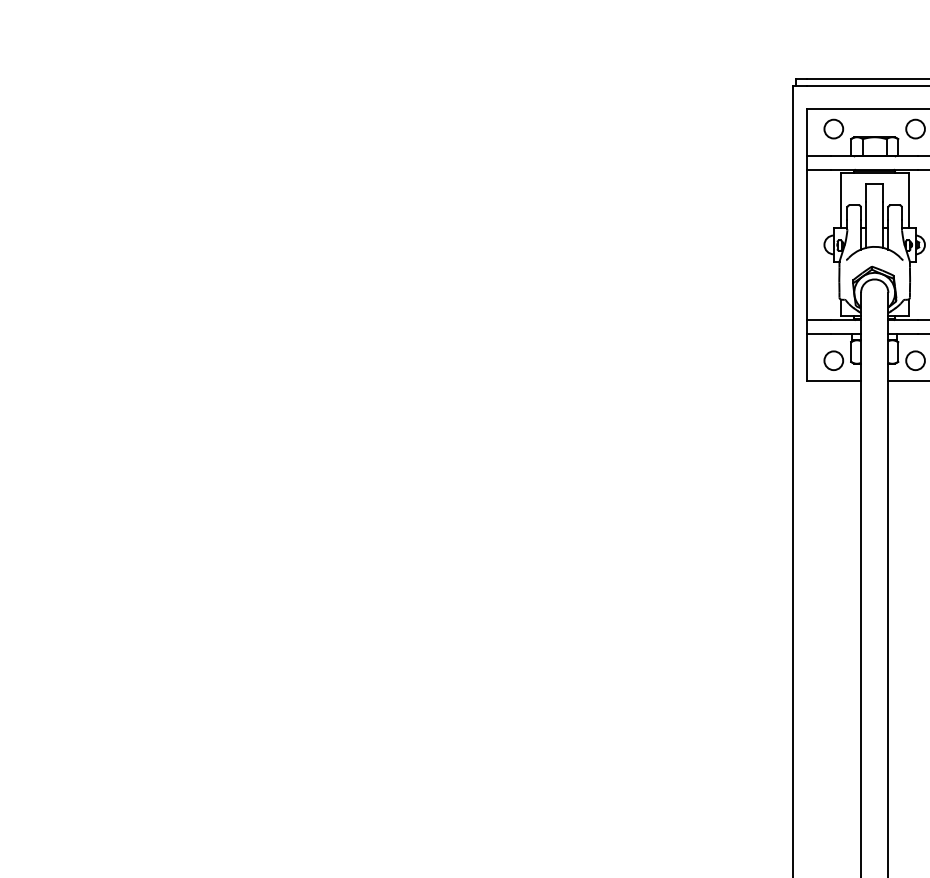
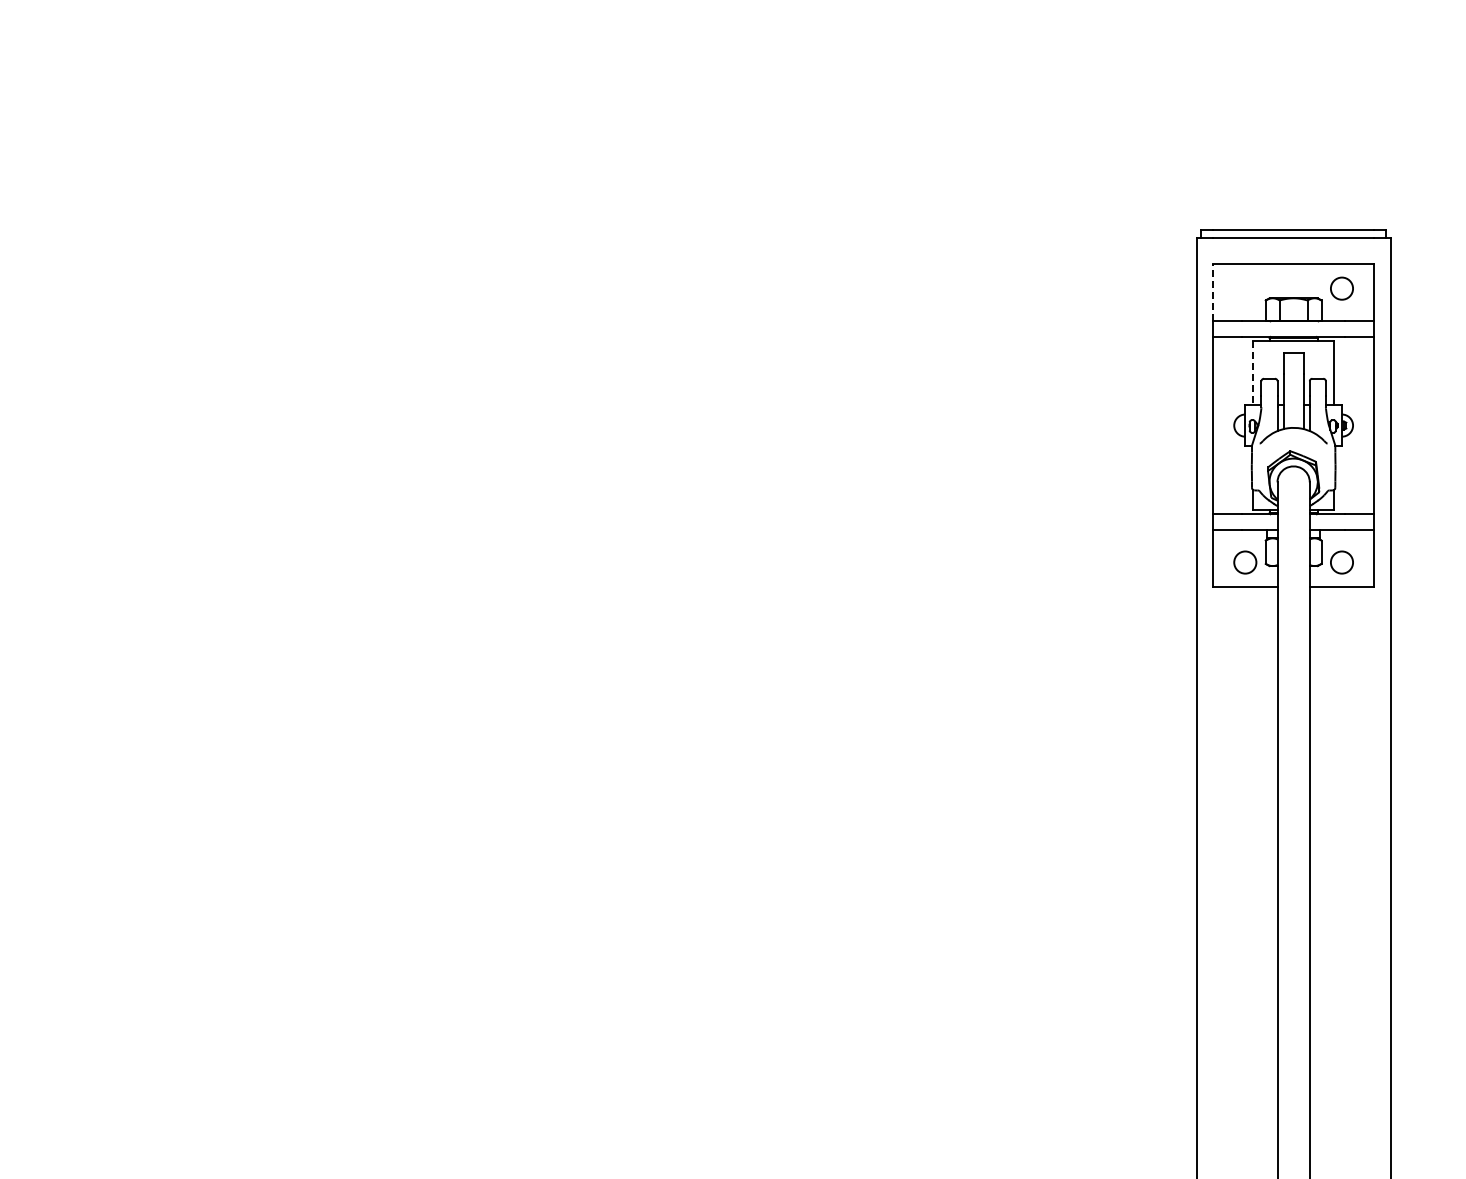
circle: (833, 128) -> (1245, 288), removed
line: (806, 132) -> (1213, 292), solid -> dashed
line: (840, 200) -> (1253, 373), solid -> dashed

